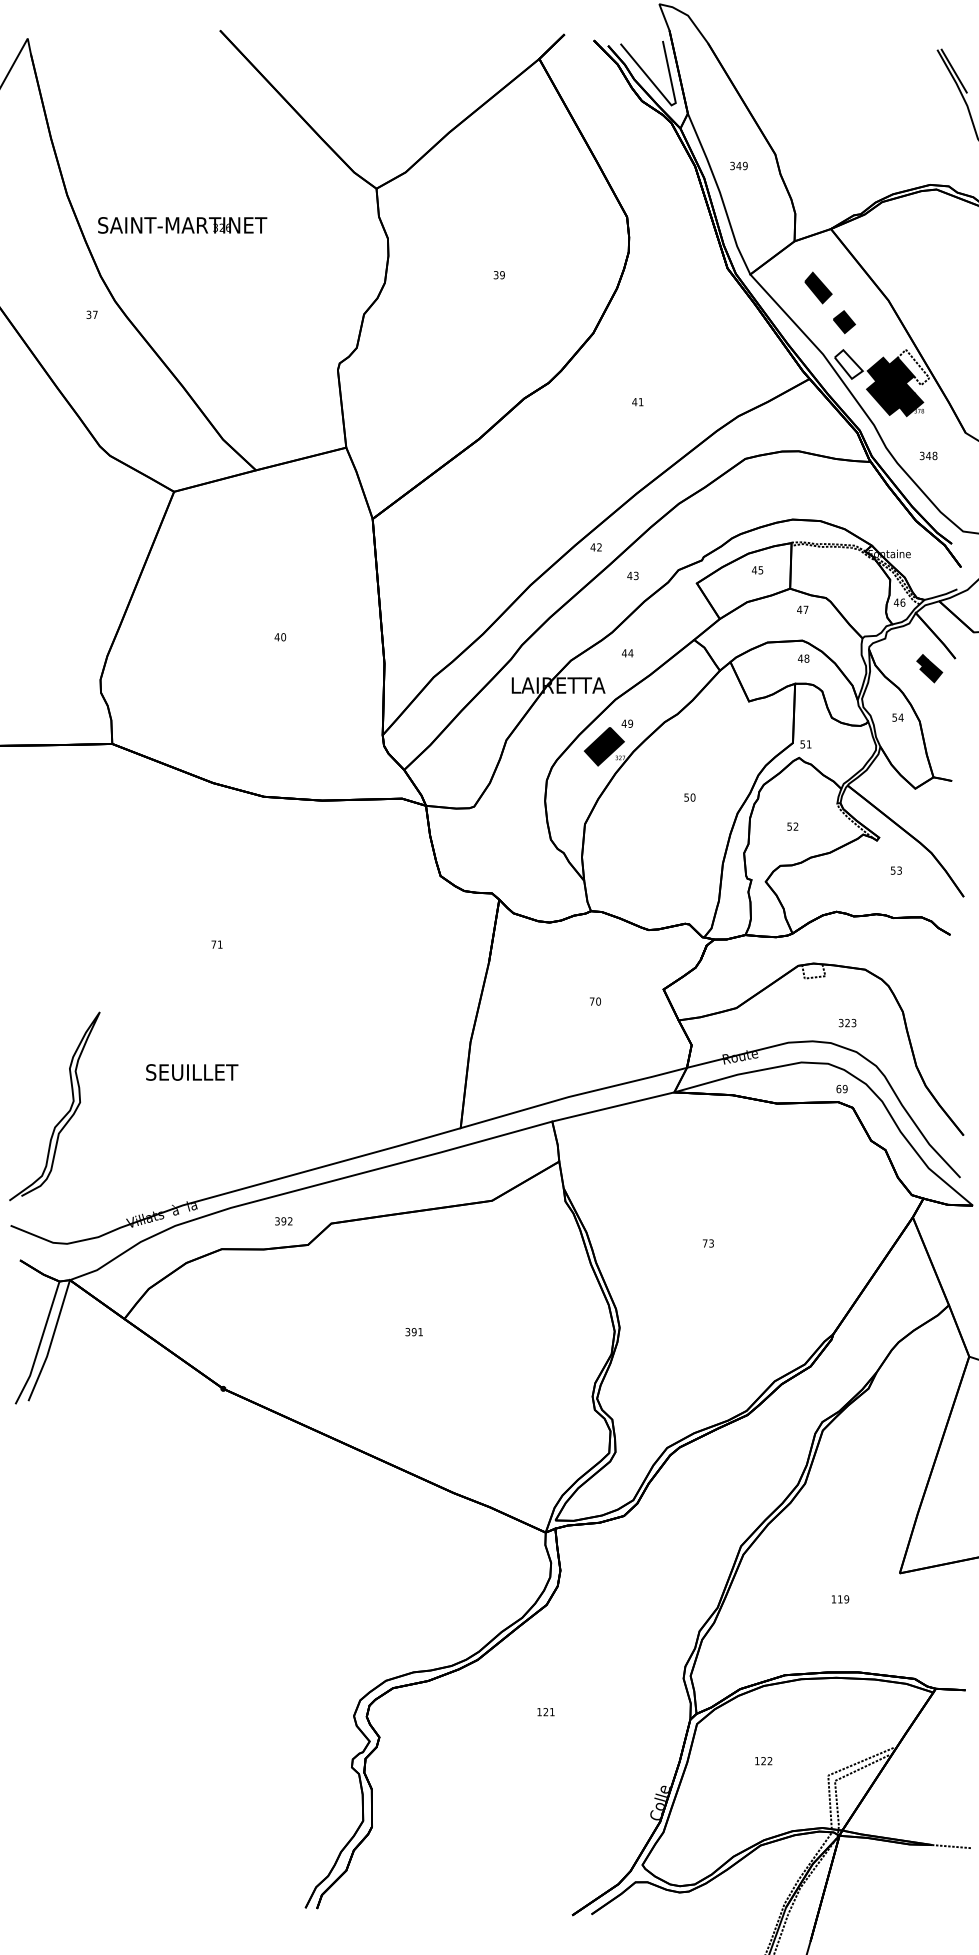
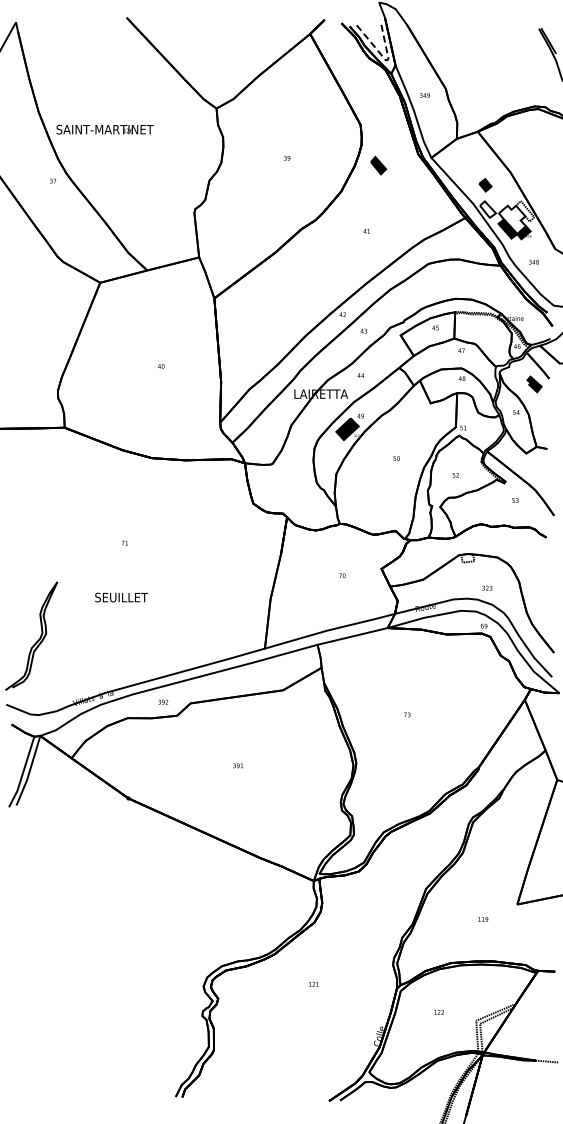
line: (668, 103) -> (384, 59), solid -> dashed
part: (818, 287) -> (378, 165), moved
fill: (891, 381) -> (512, 219), removed
text: (192, 1072) -> (121, 597), moved

